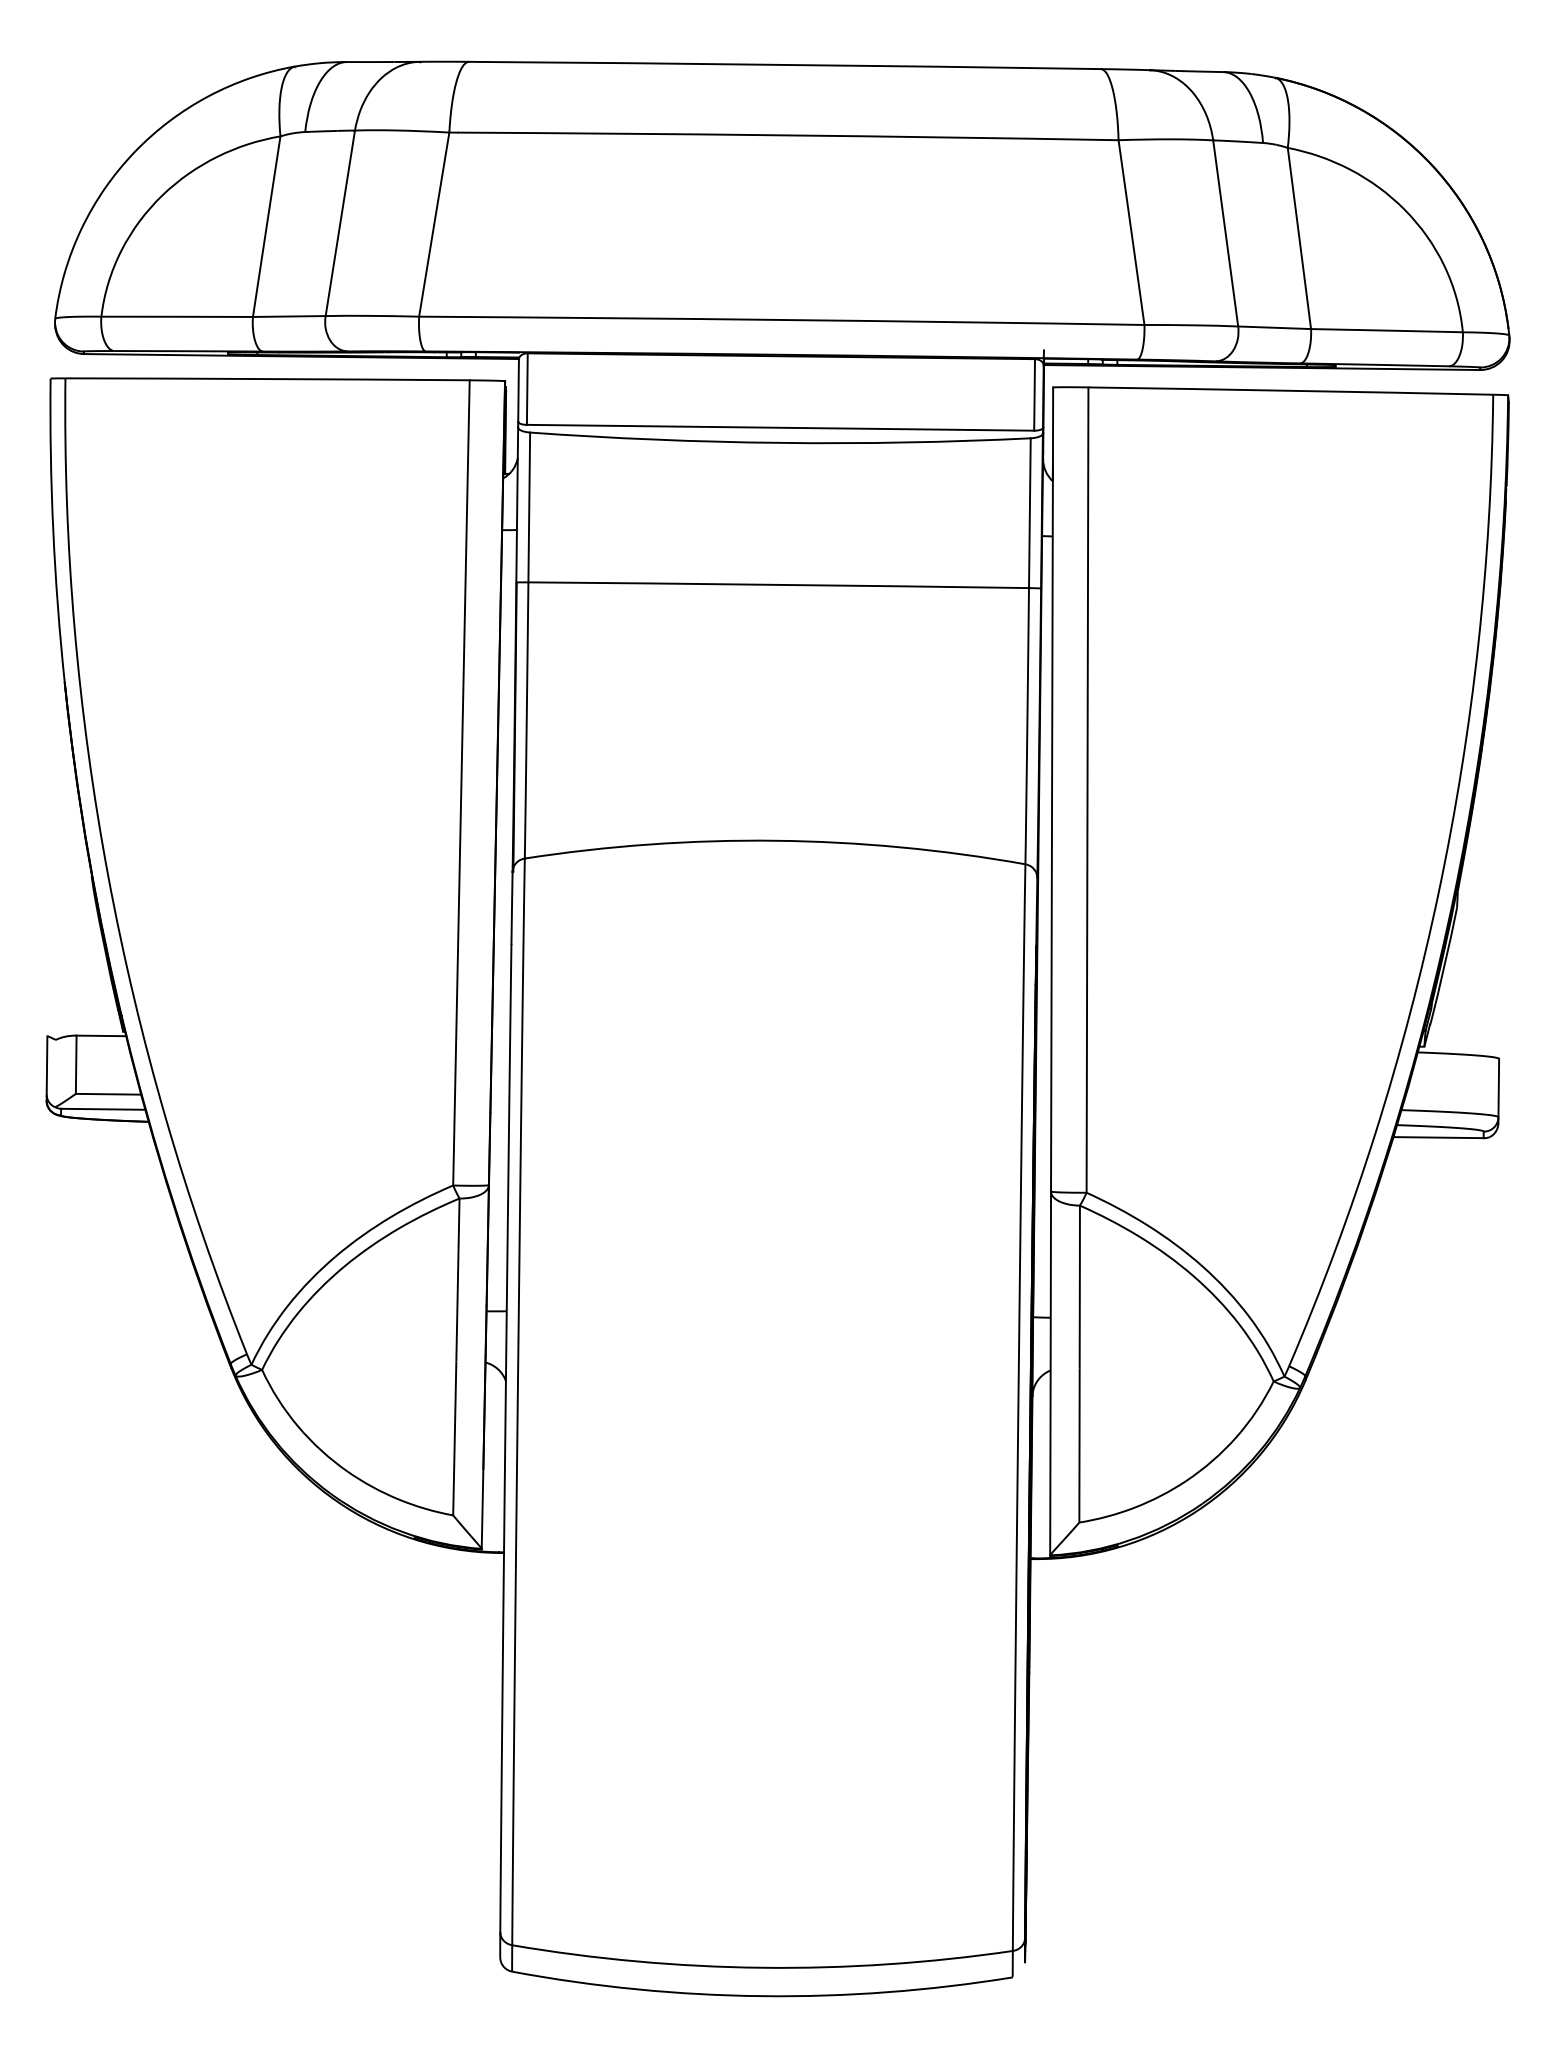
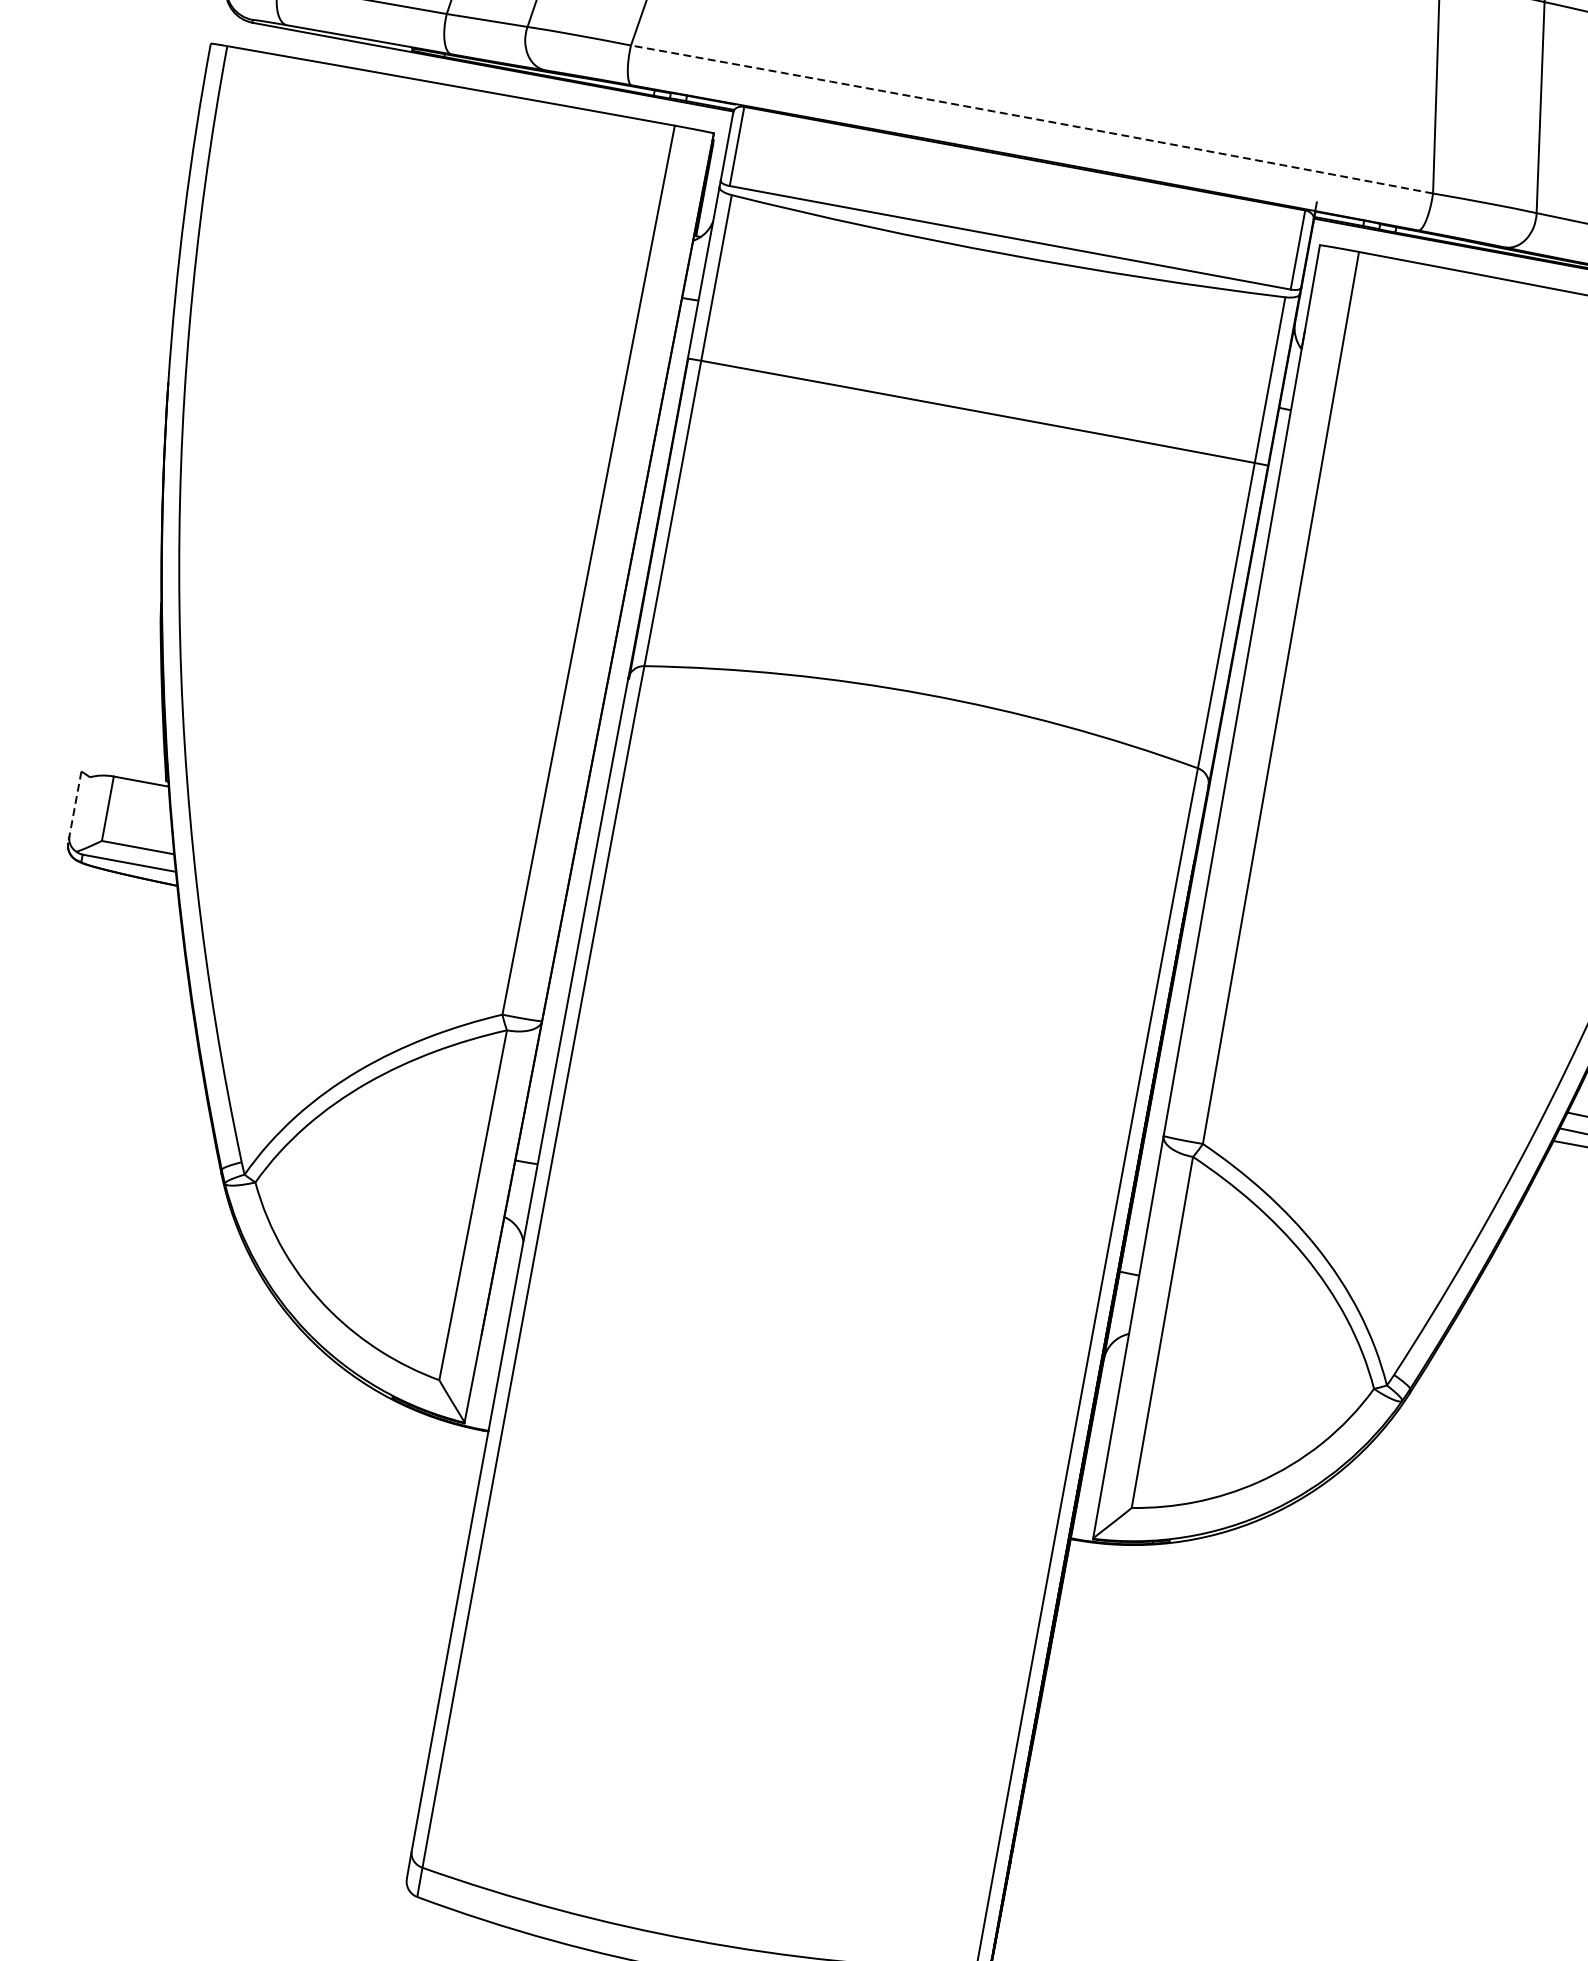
arc: (781, 319) -> (1031, 117), solid -> dashed
line: (47, 1068) -> (75, 807), solid -> dashed

